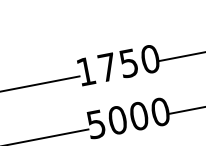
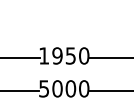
text: (107, 66) -> (57, 55), 1750 -> 1950

